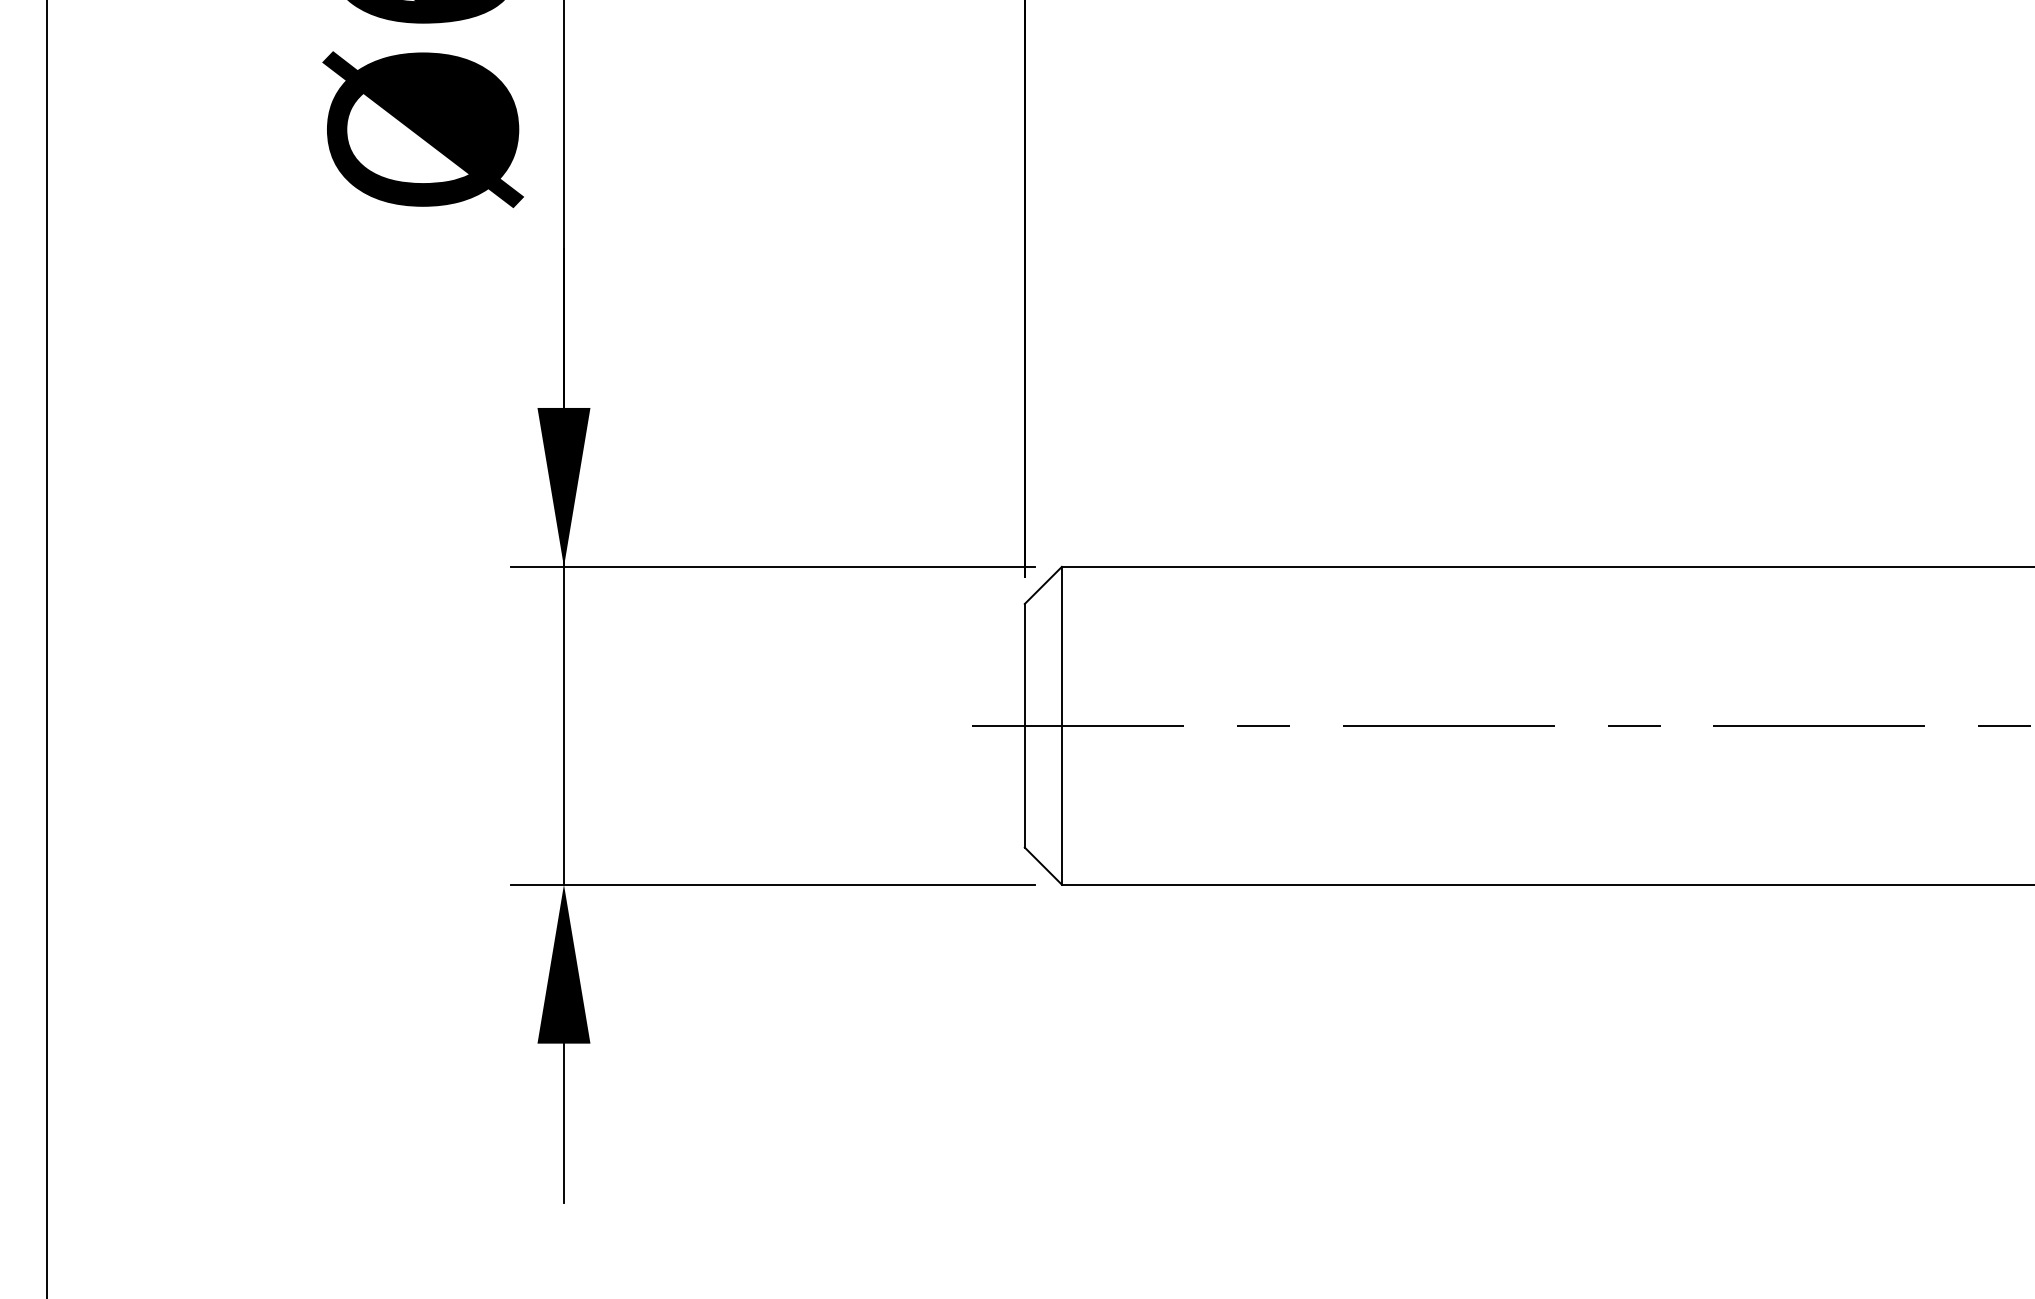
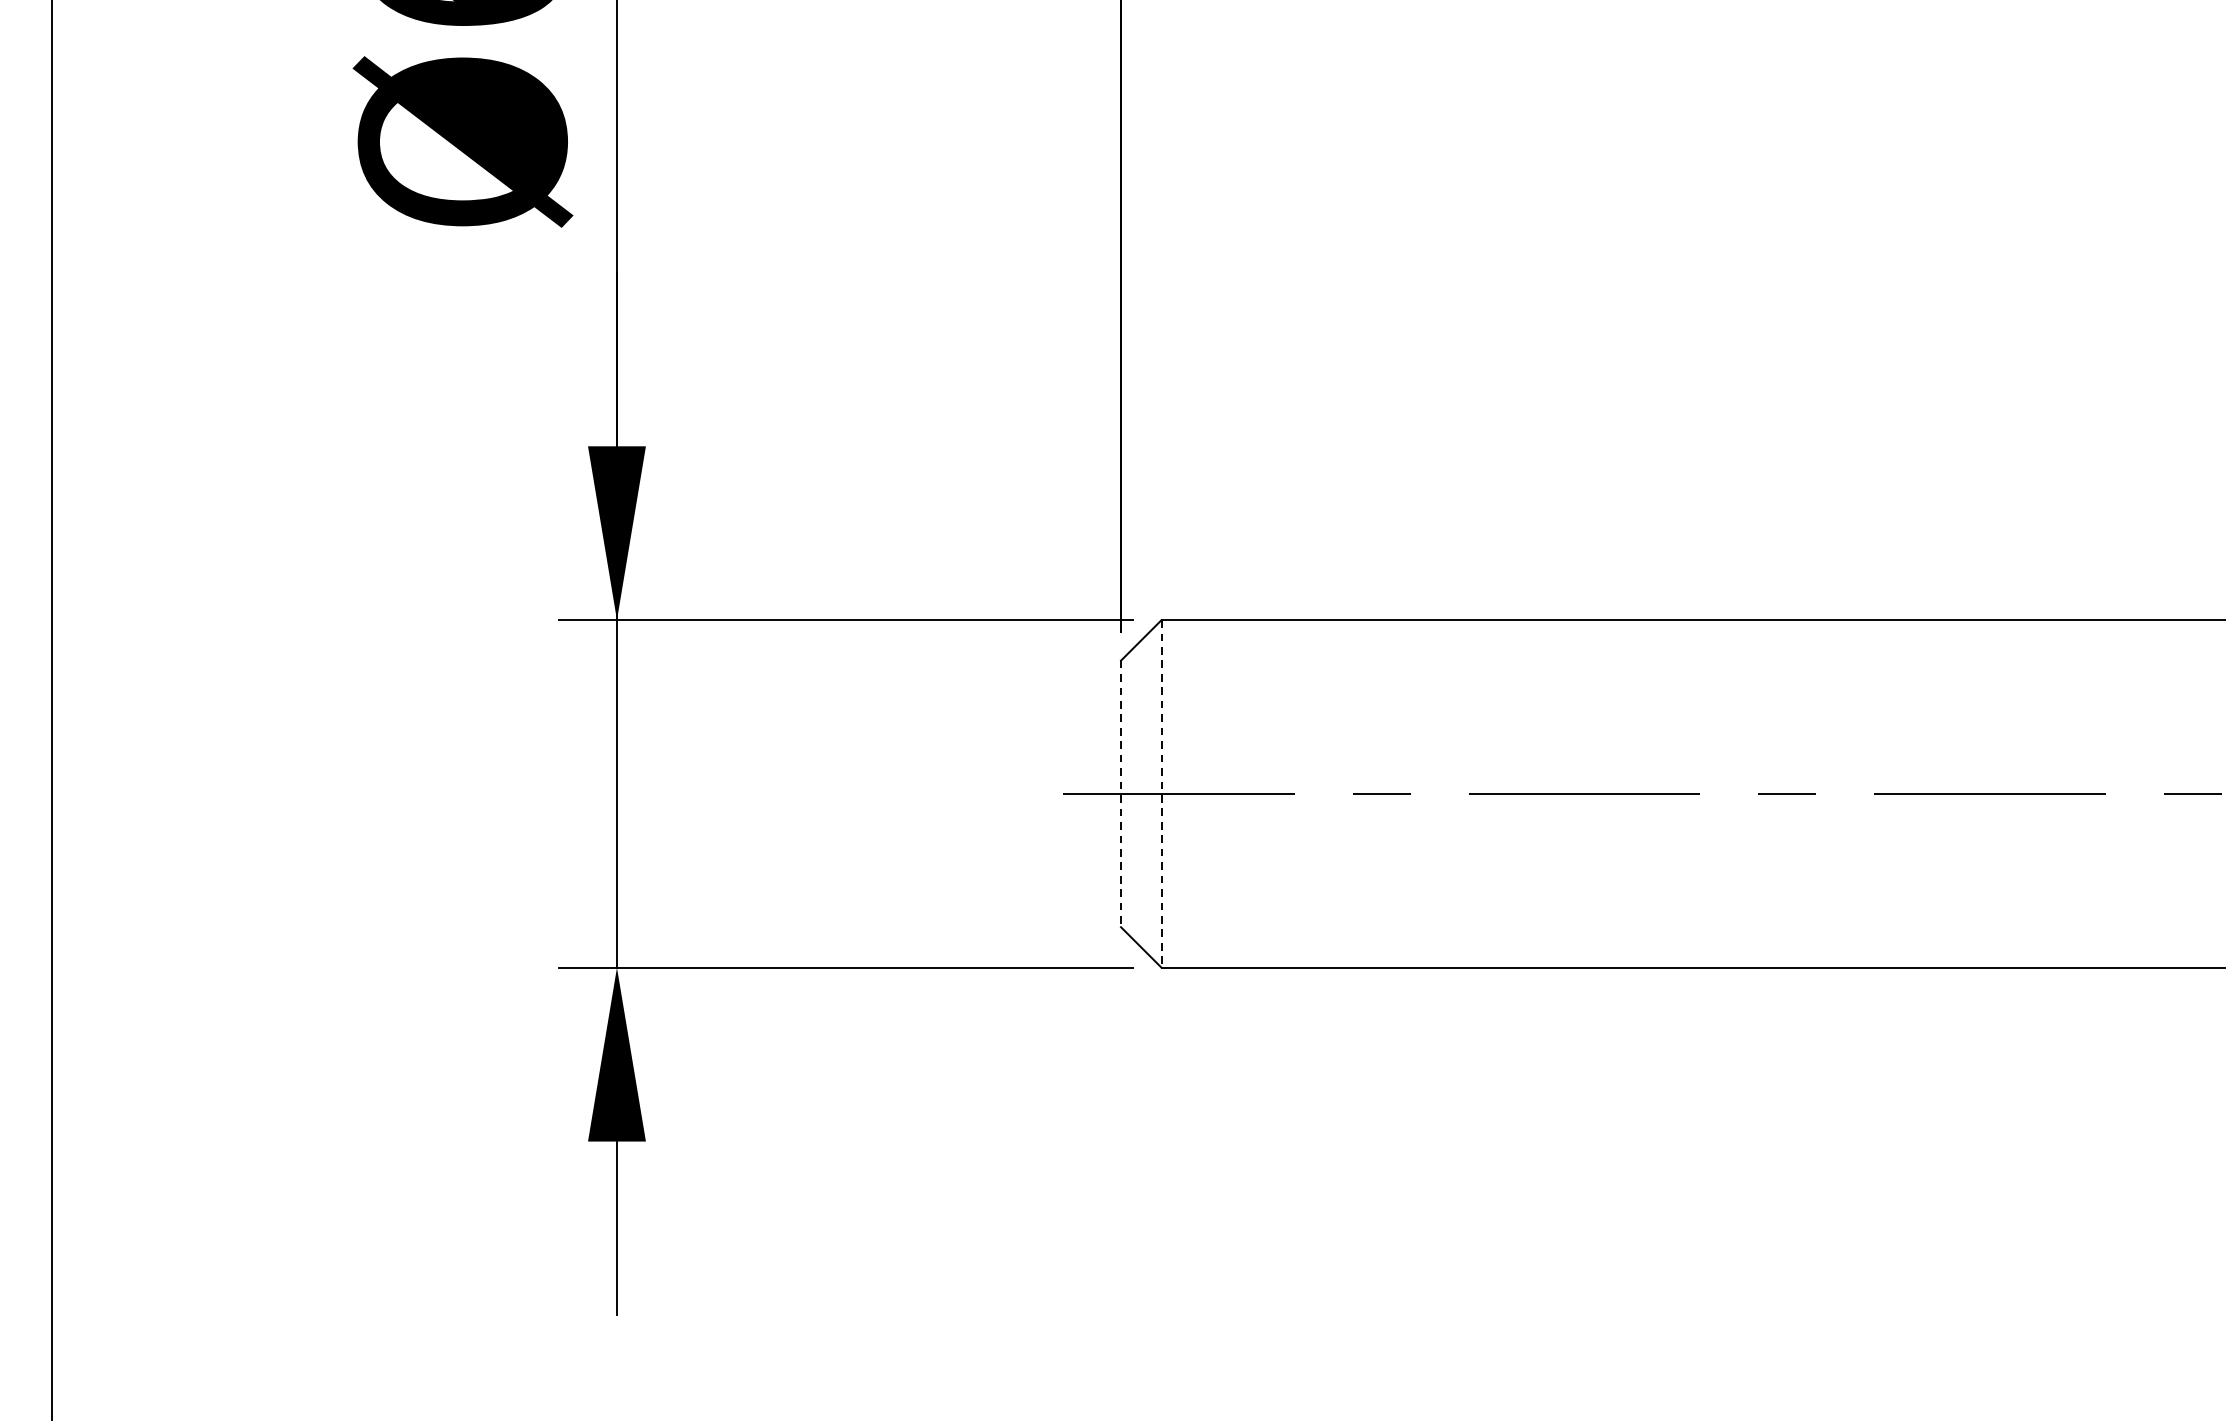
line: (1024, 725) -> (1120, 793), solid -> dashed
line: (1061, 725) -> (1161, 793), solid -> dashed

